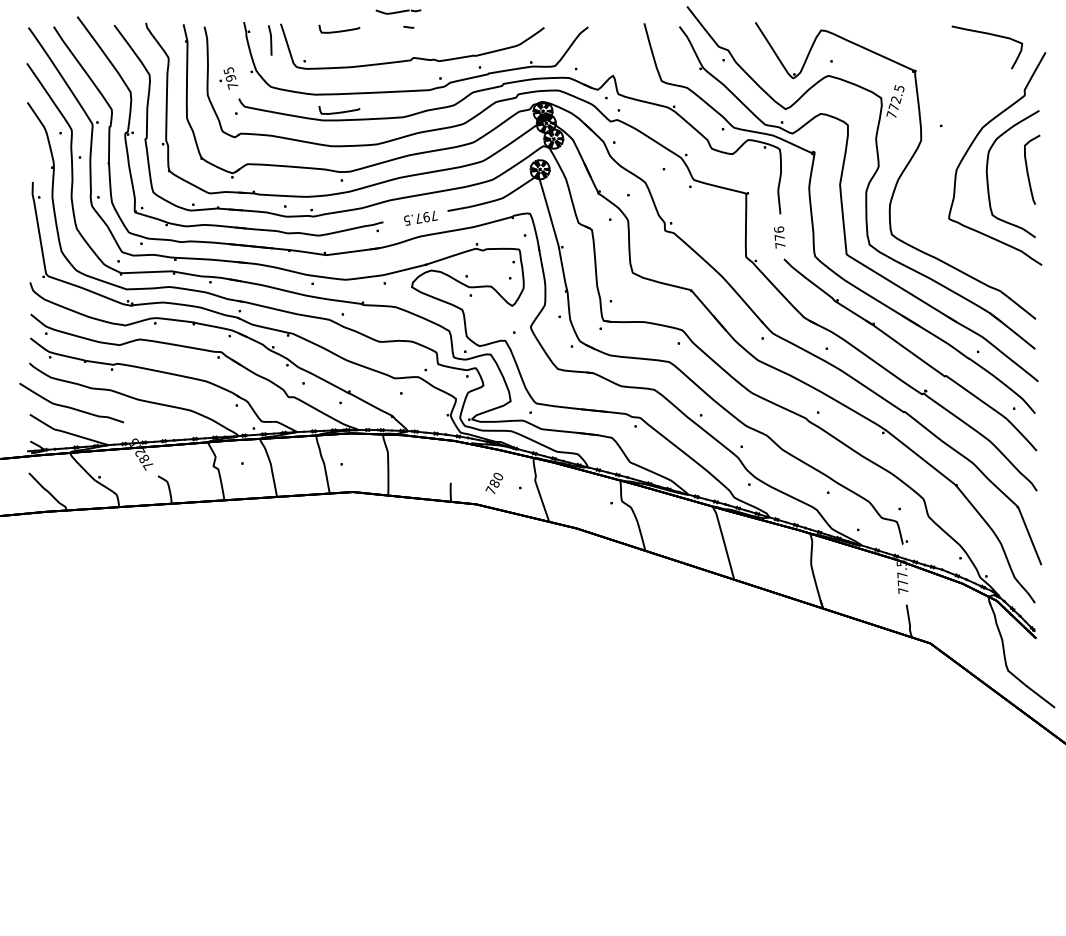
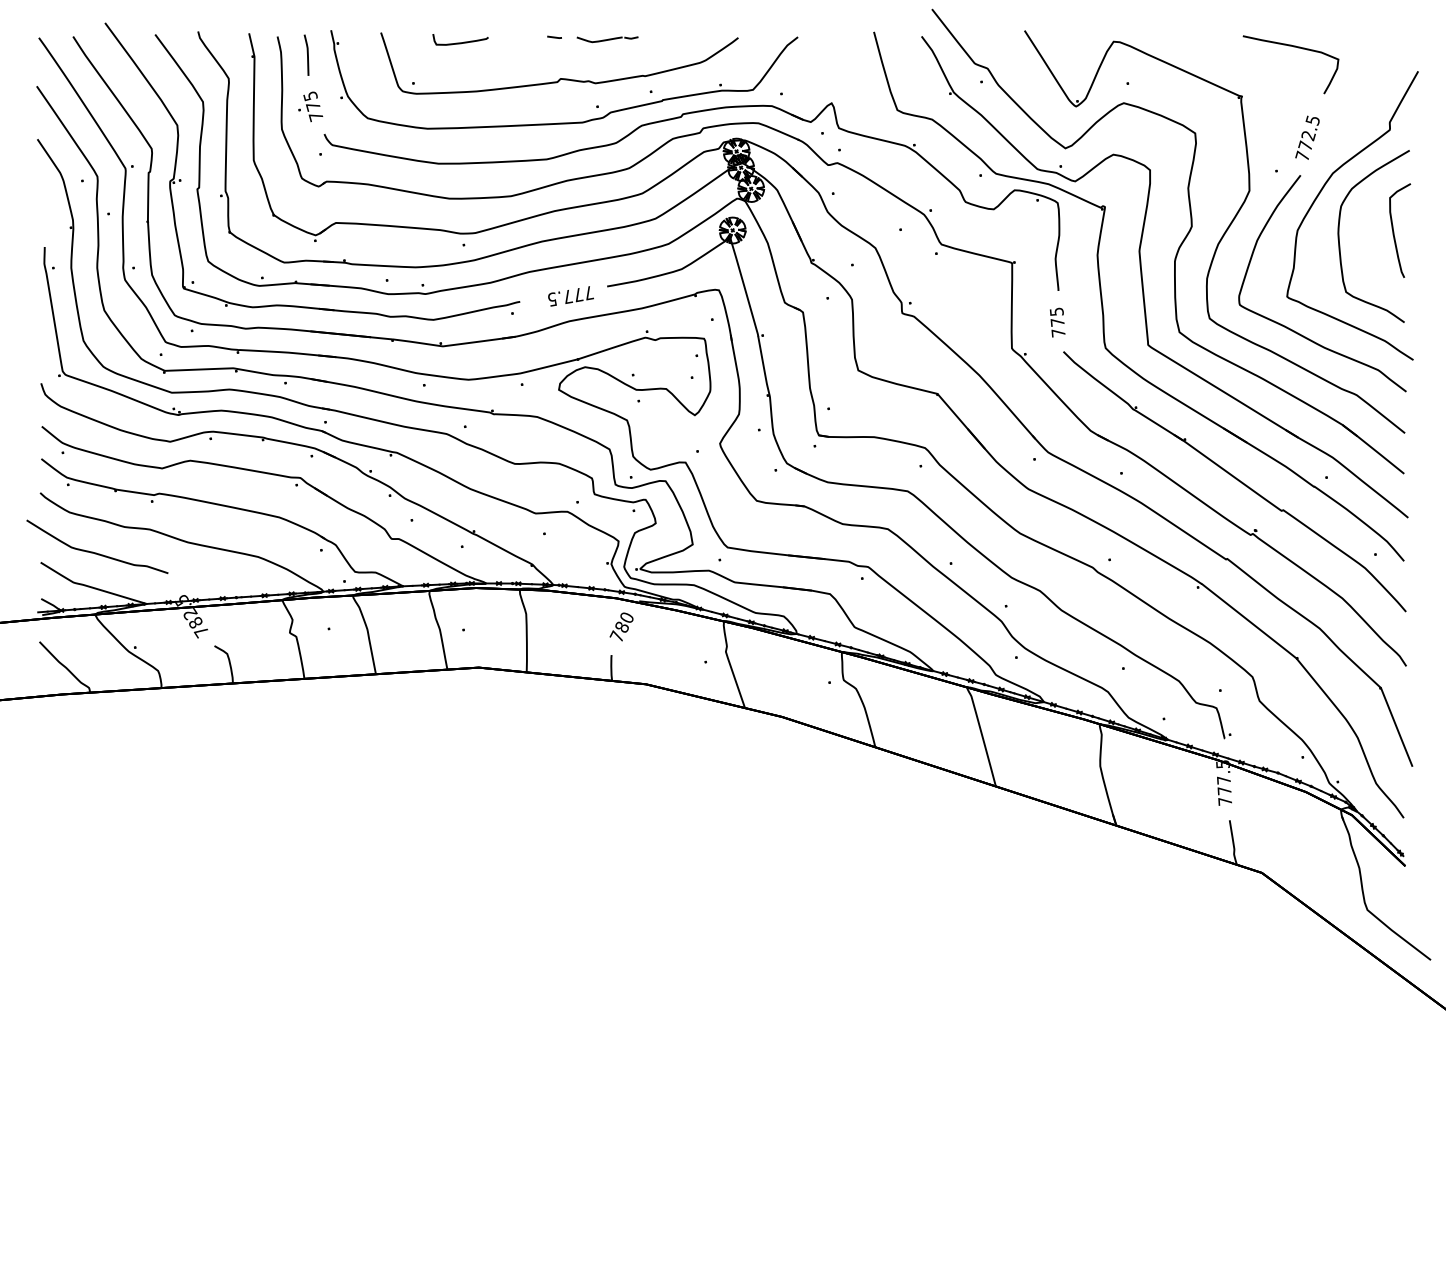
part: (398, 11) -> (607, 39), moved
curve: (989, 34) -> (1293, 47), moved
curve: (270, 39) -> (307, 54), moved
text: (231, 78) -> (313, 106), 795 -> 775
text: (895, 101) -> (1307, 137), moved
curve: (339, 112) -> (460, 152), removed
text: (426, 216) -> (578, 294), 797.5 -> 777.5
text: (778, 229) -> (1056, 311), 776 -> 775
curve: (957, 244) -> (1298, 332), added
text: (494, 483) -> (621, 626), moved

